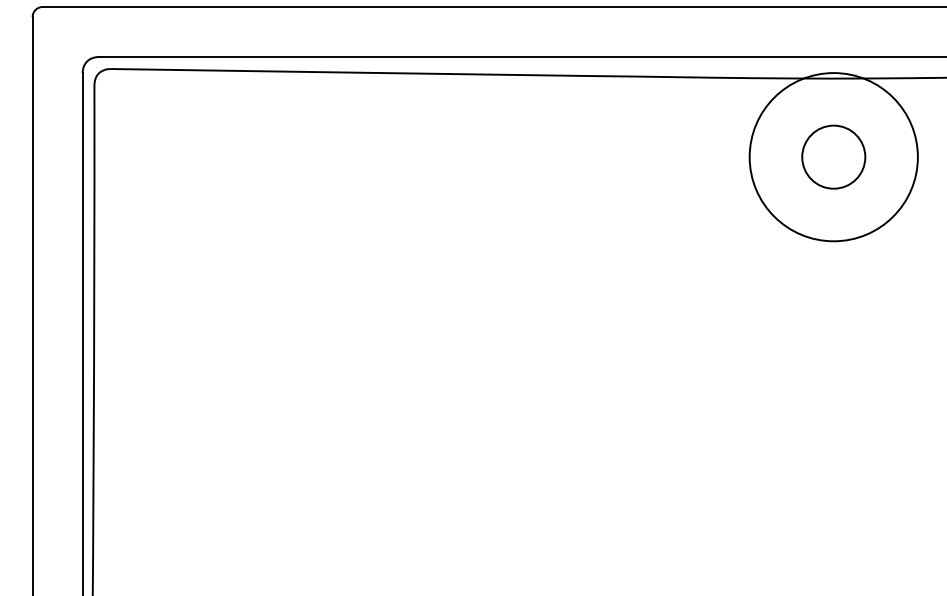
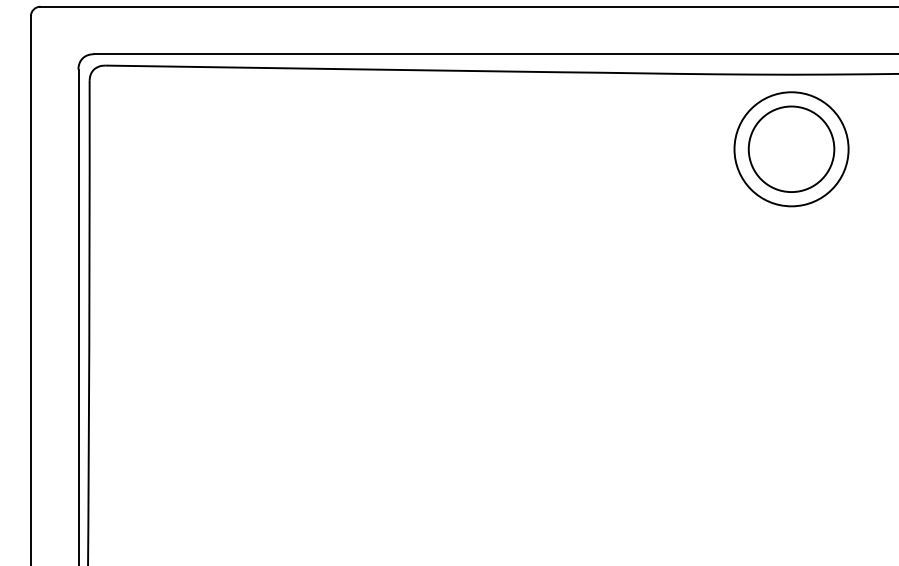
circle: (833, 157) -> (791, 149), size x0.71
circle: (833, 157) -> (791, 149), size x1.43

